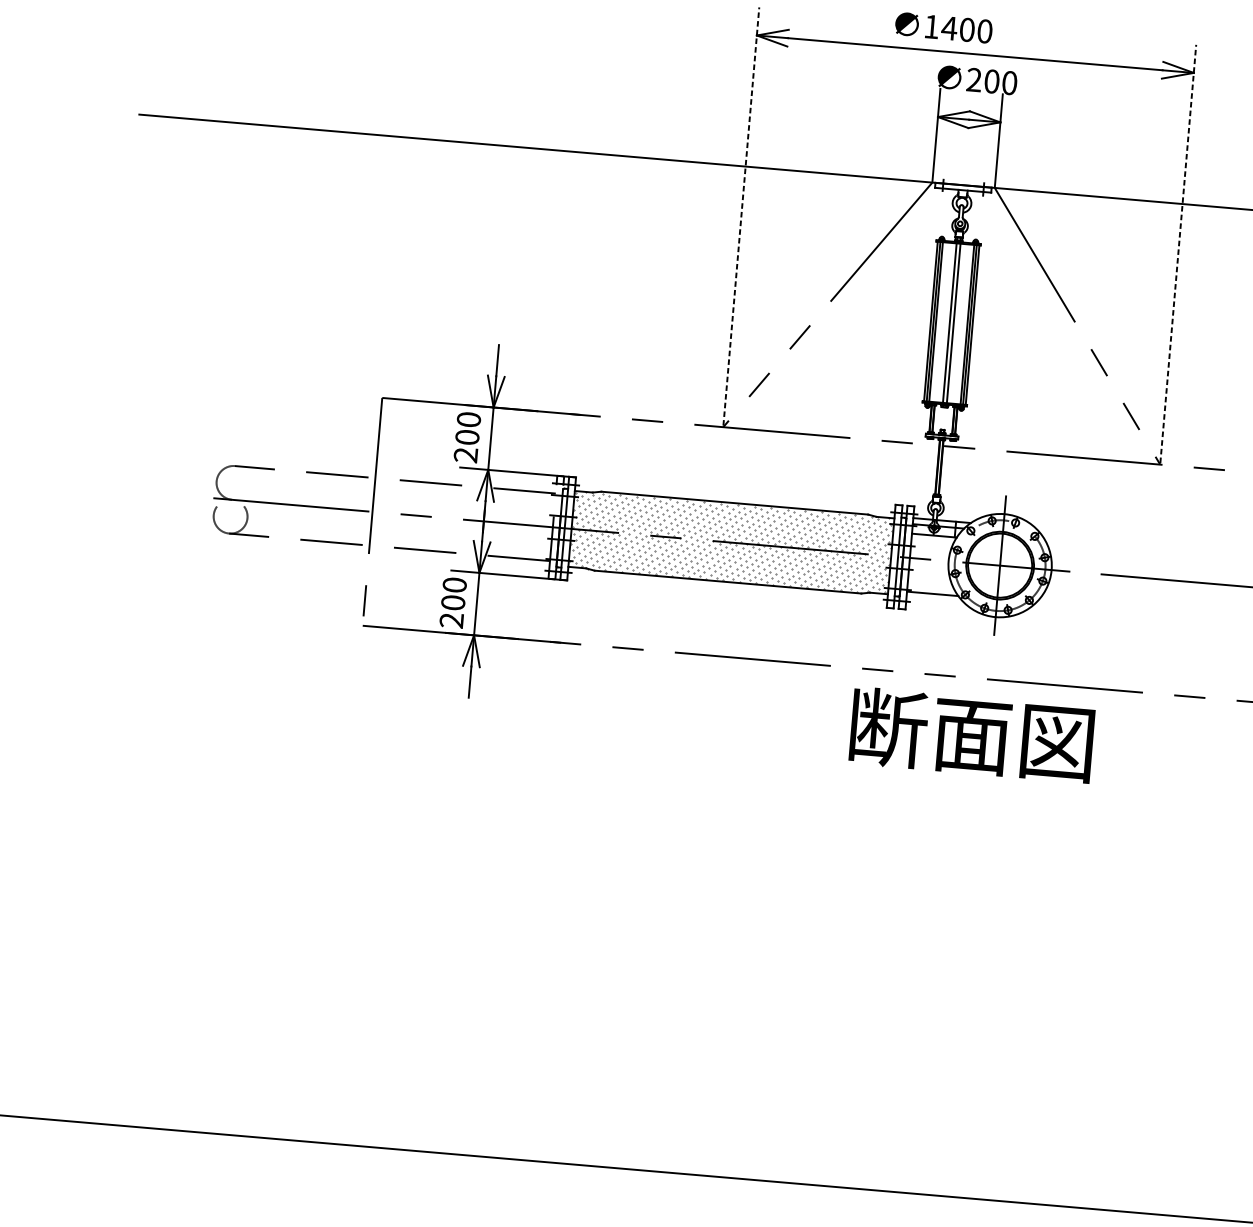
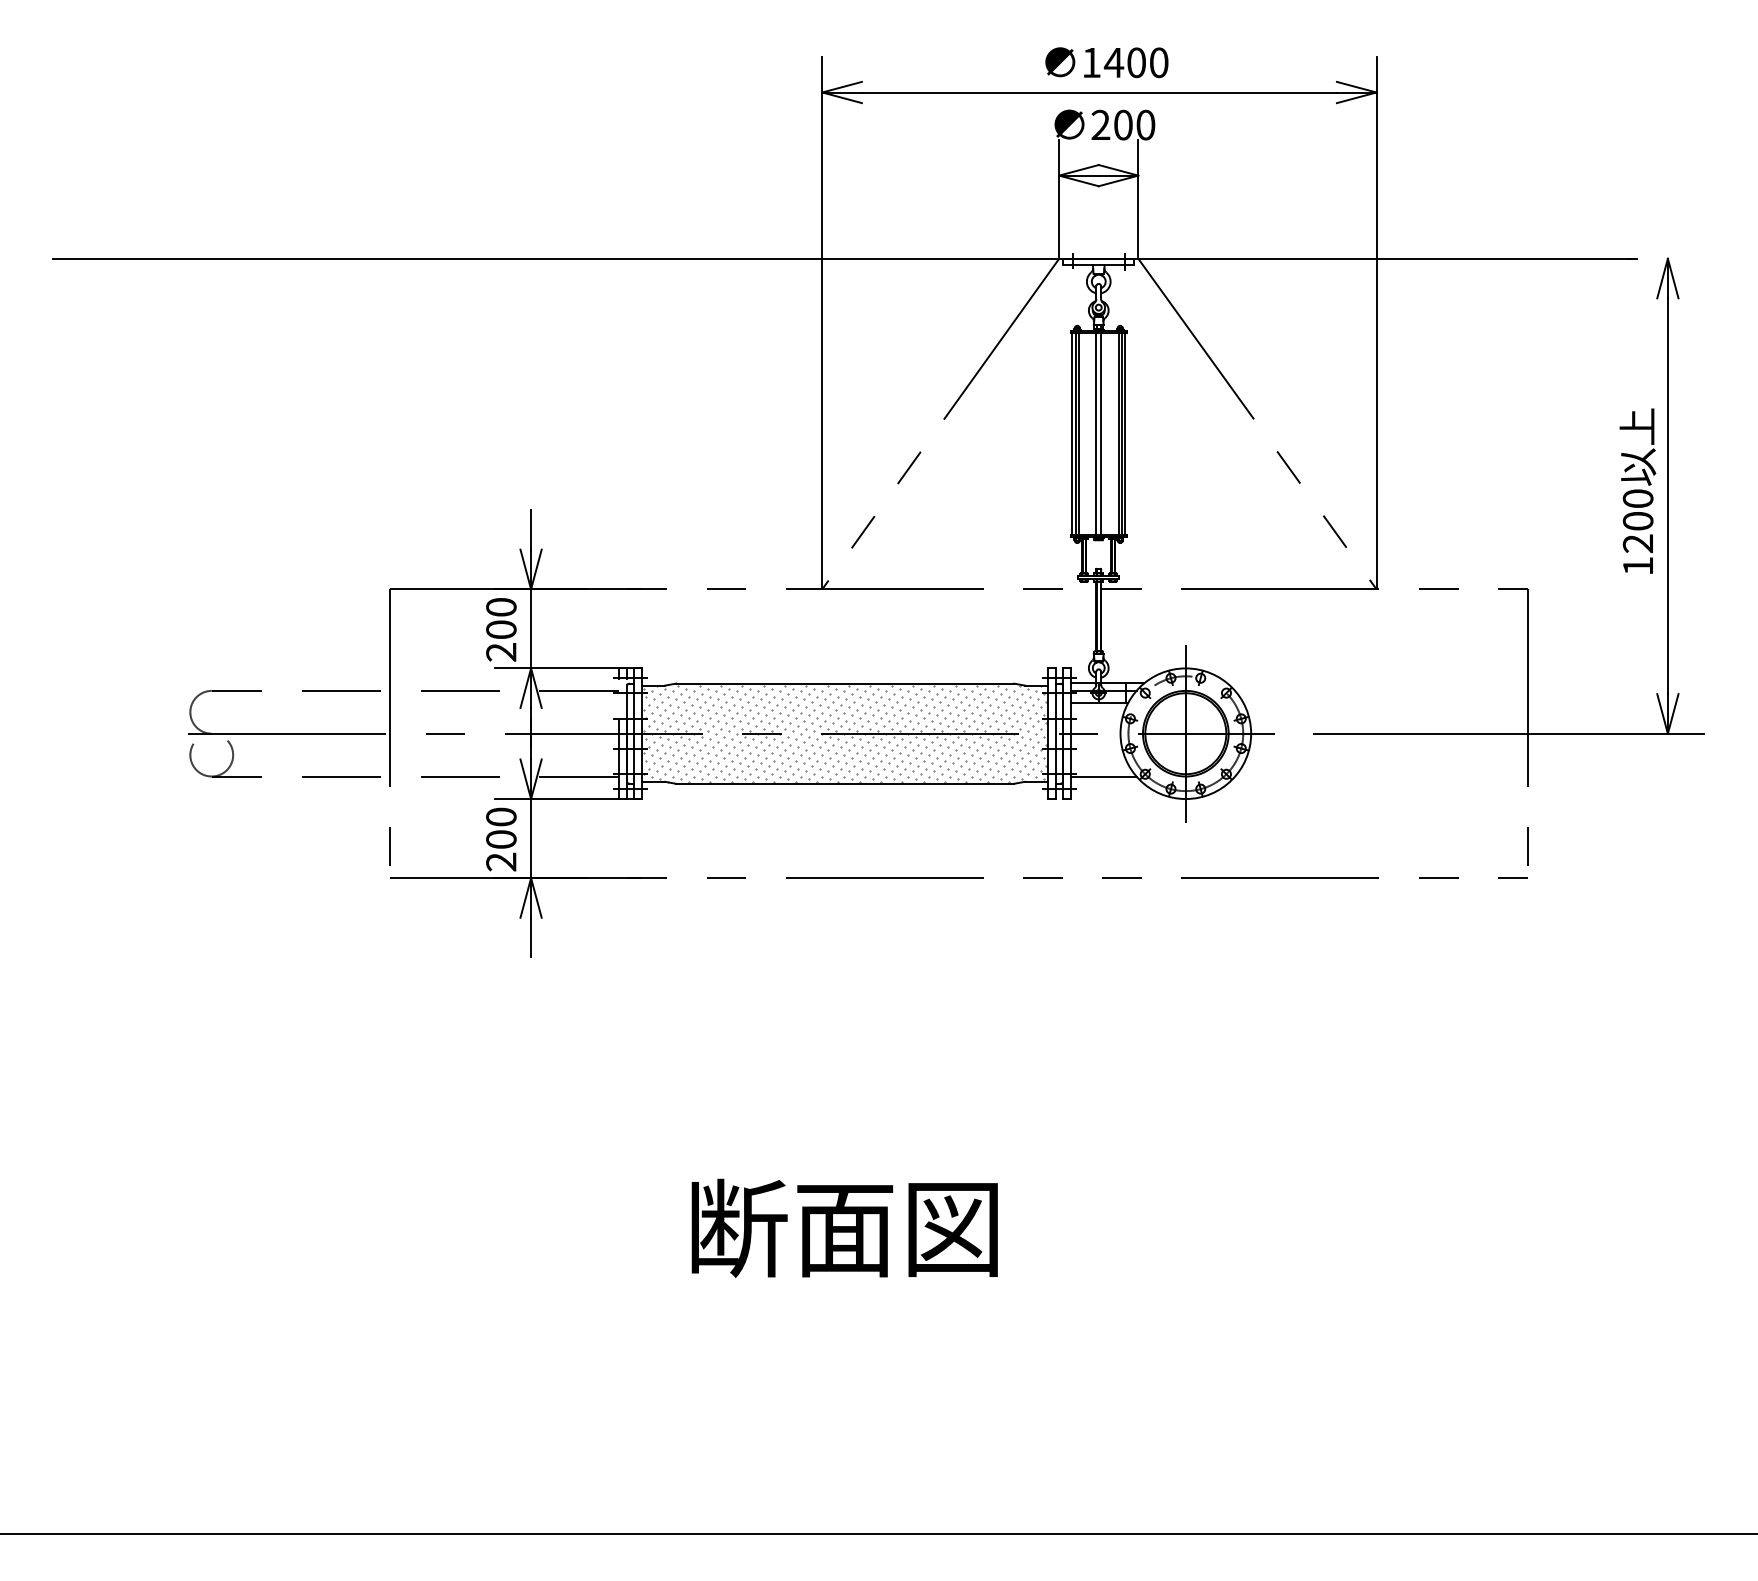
text: (943, 27) -> (1106, 62), moved
line: (741, 216) -> (822, 321), dashed -> solid
line: (1178, 253) -> (1376, 321), dashed -> solid
text: (971, 734) -> (844, 1227), moved

